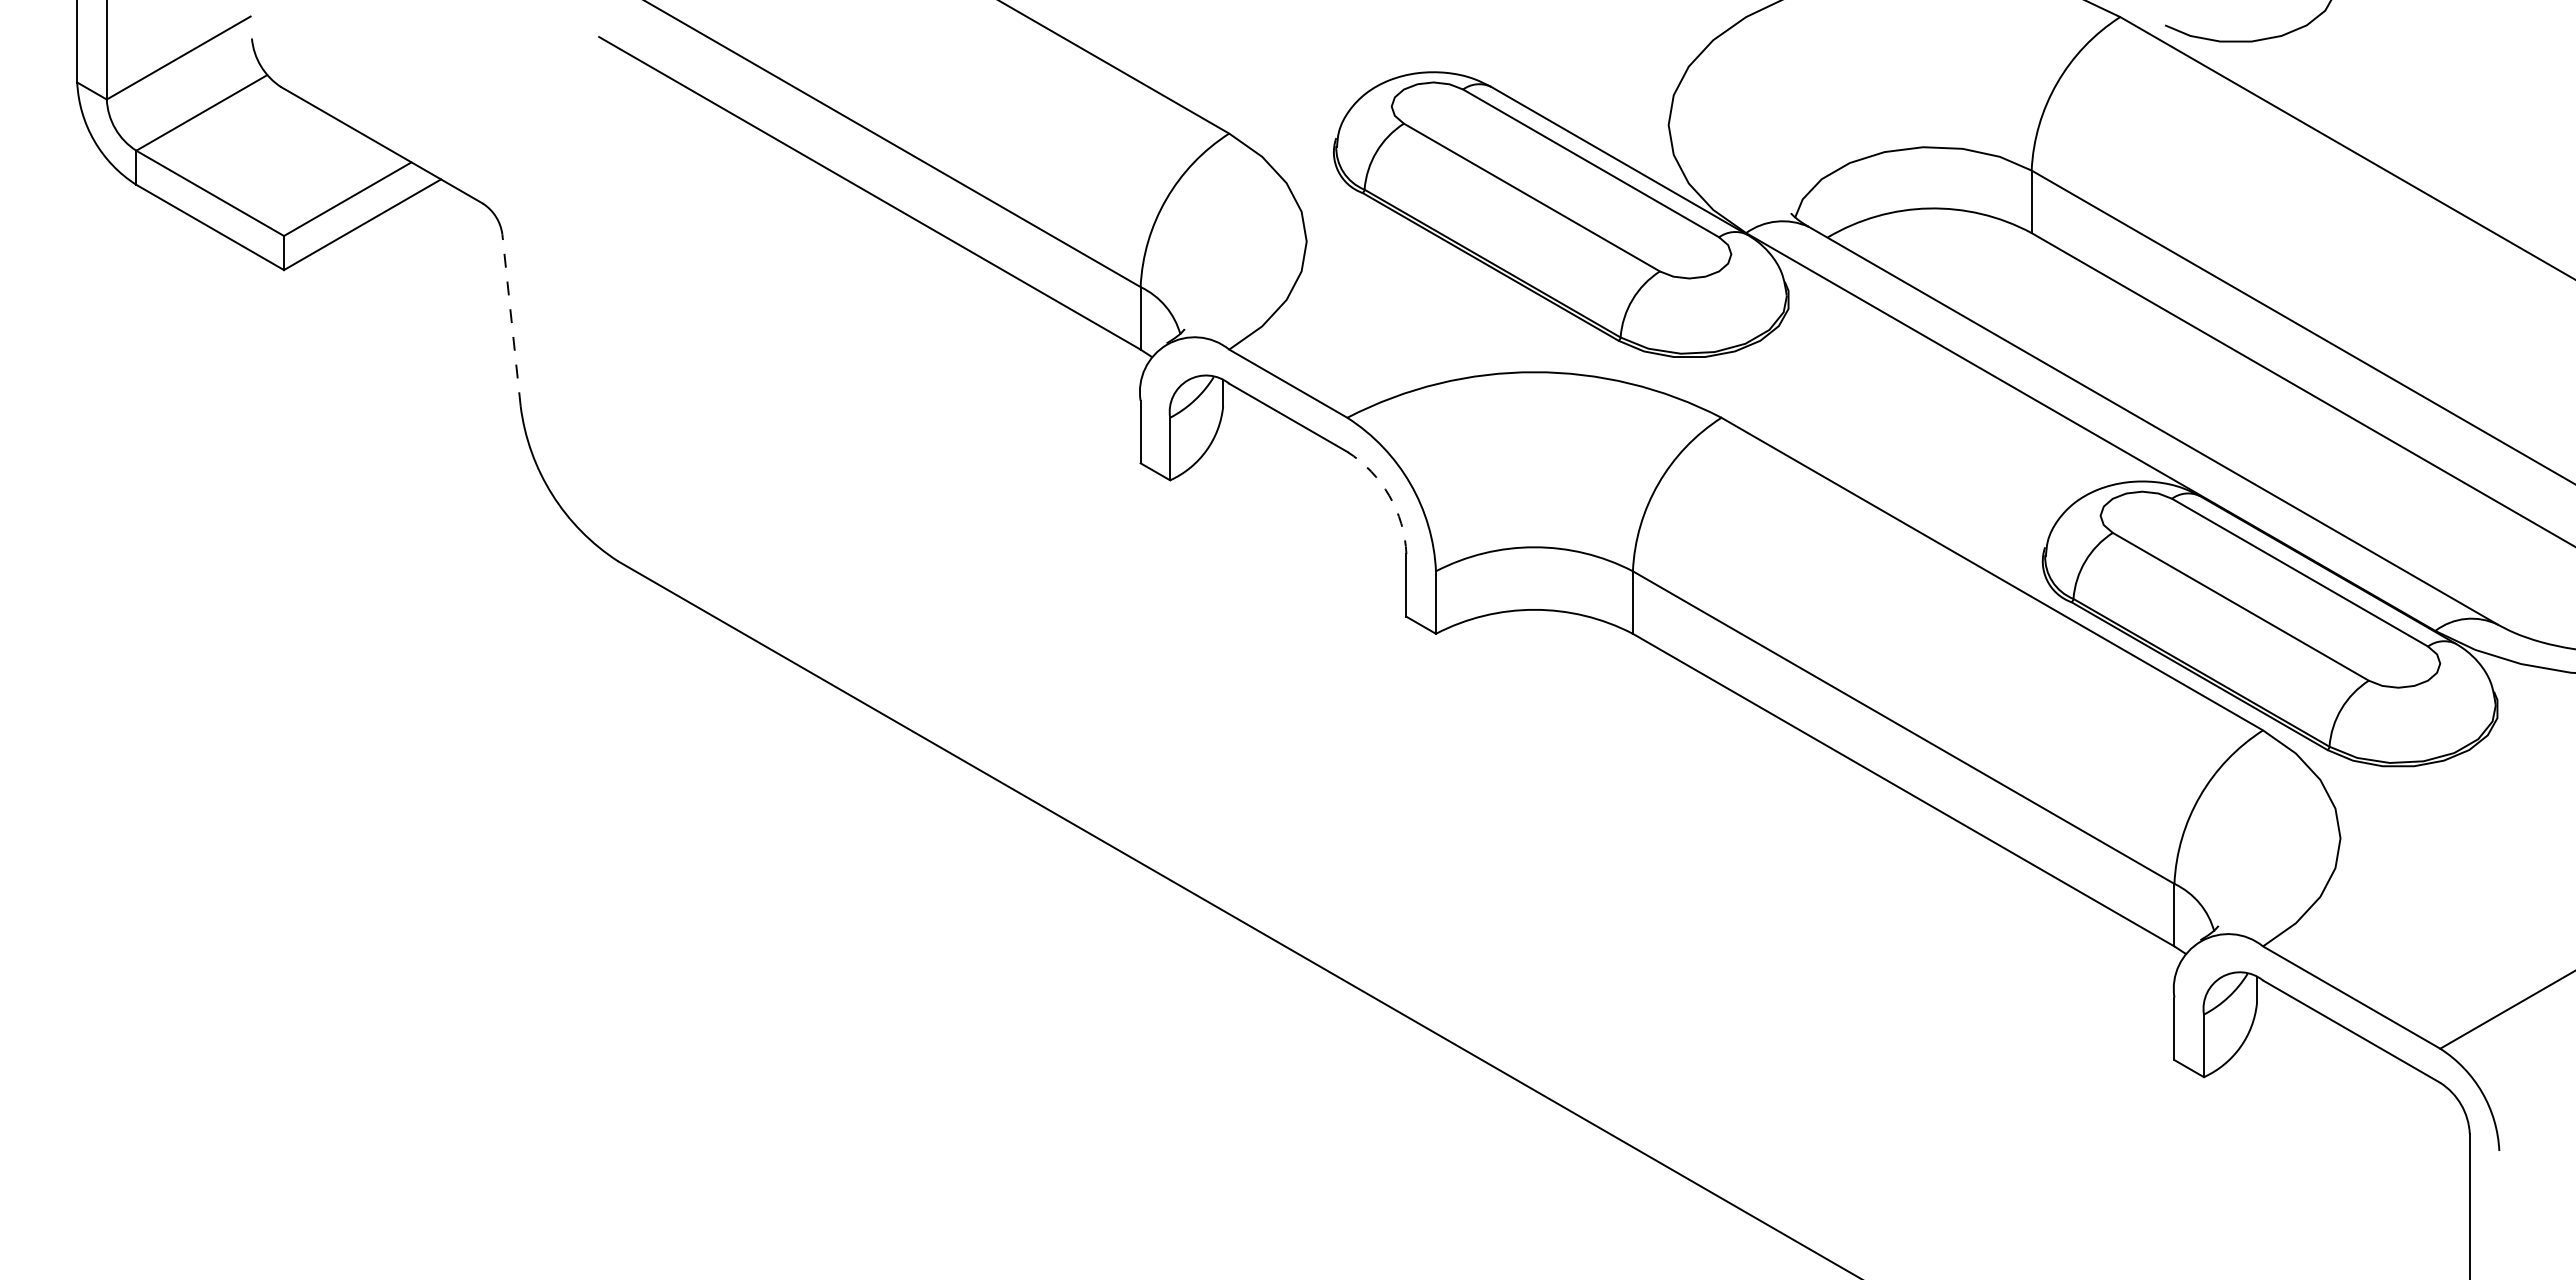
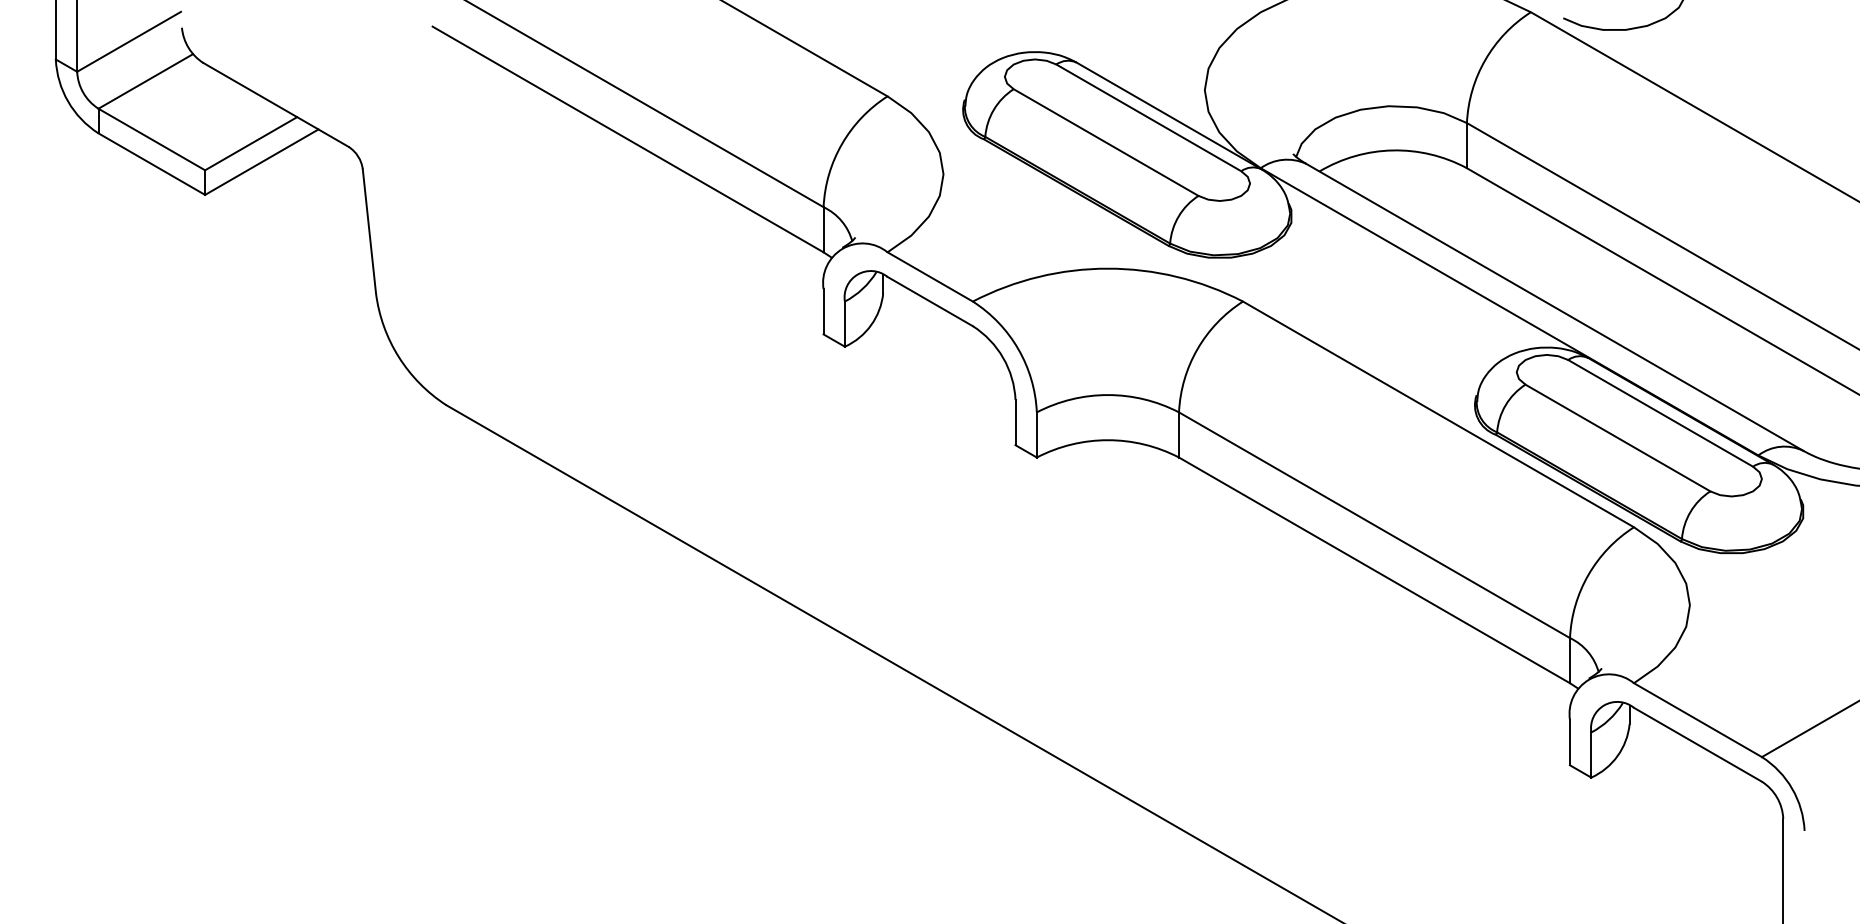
line: (511, 319) -> (369, 230), dashed -> solid
arc: (1389, 495) -> (1003, 357), dashed -> solid

